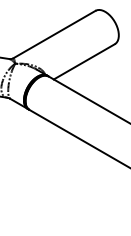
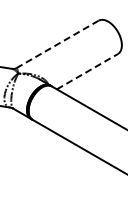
line: (54, 34) -> (57, 44), solid -> dashed
line: (84, 61) -> (87, 71), solid -> dashed

